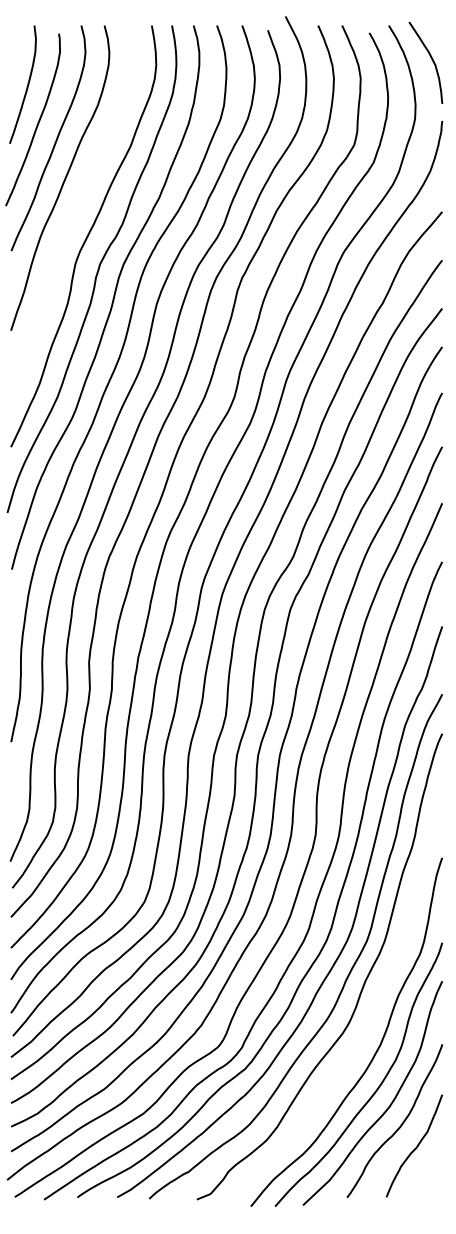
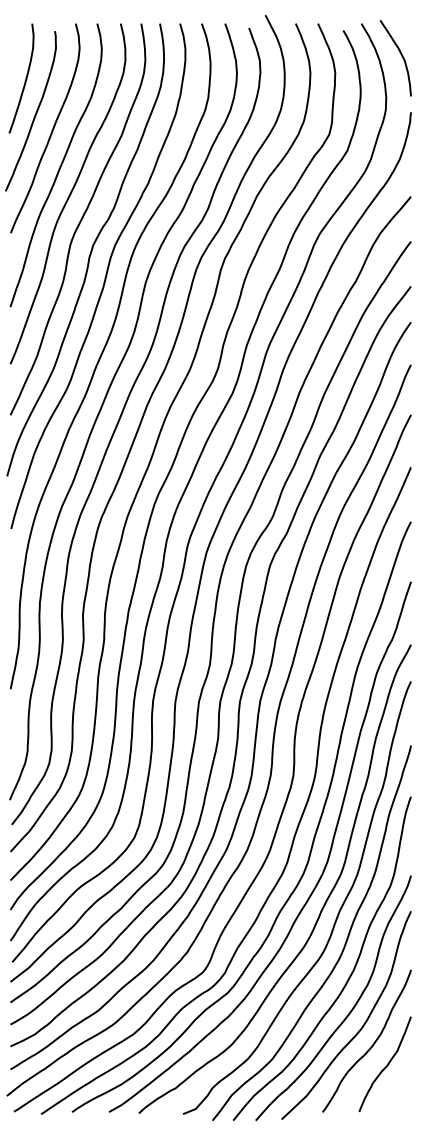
curve: (74, 208) -> (69, 193), added
curve: (370, 1015) -> (344, 943), added

